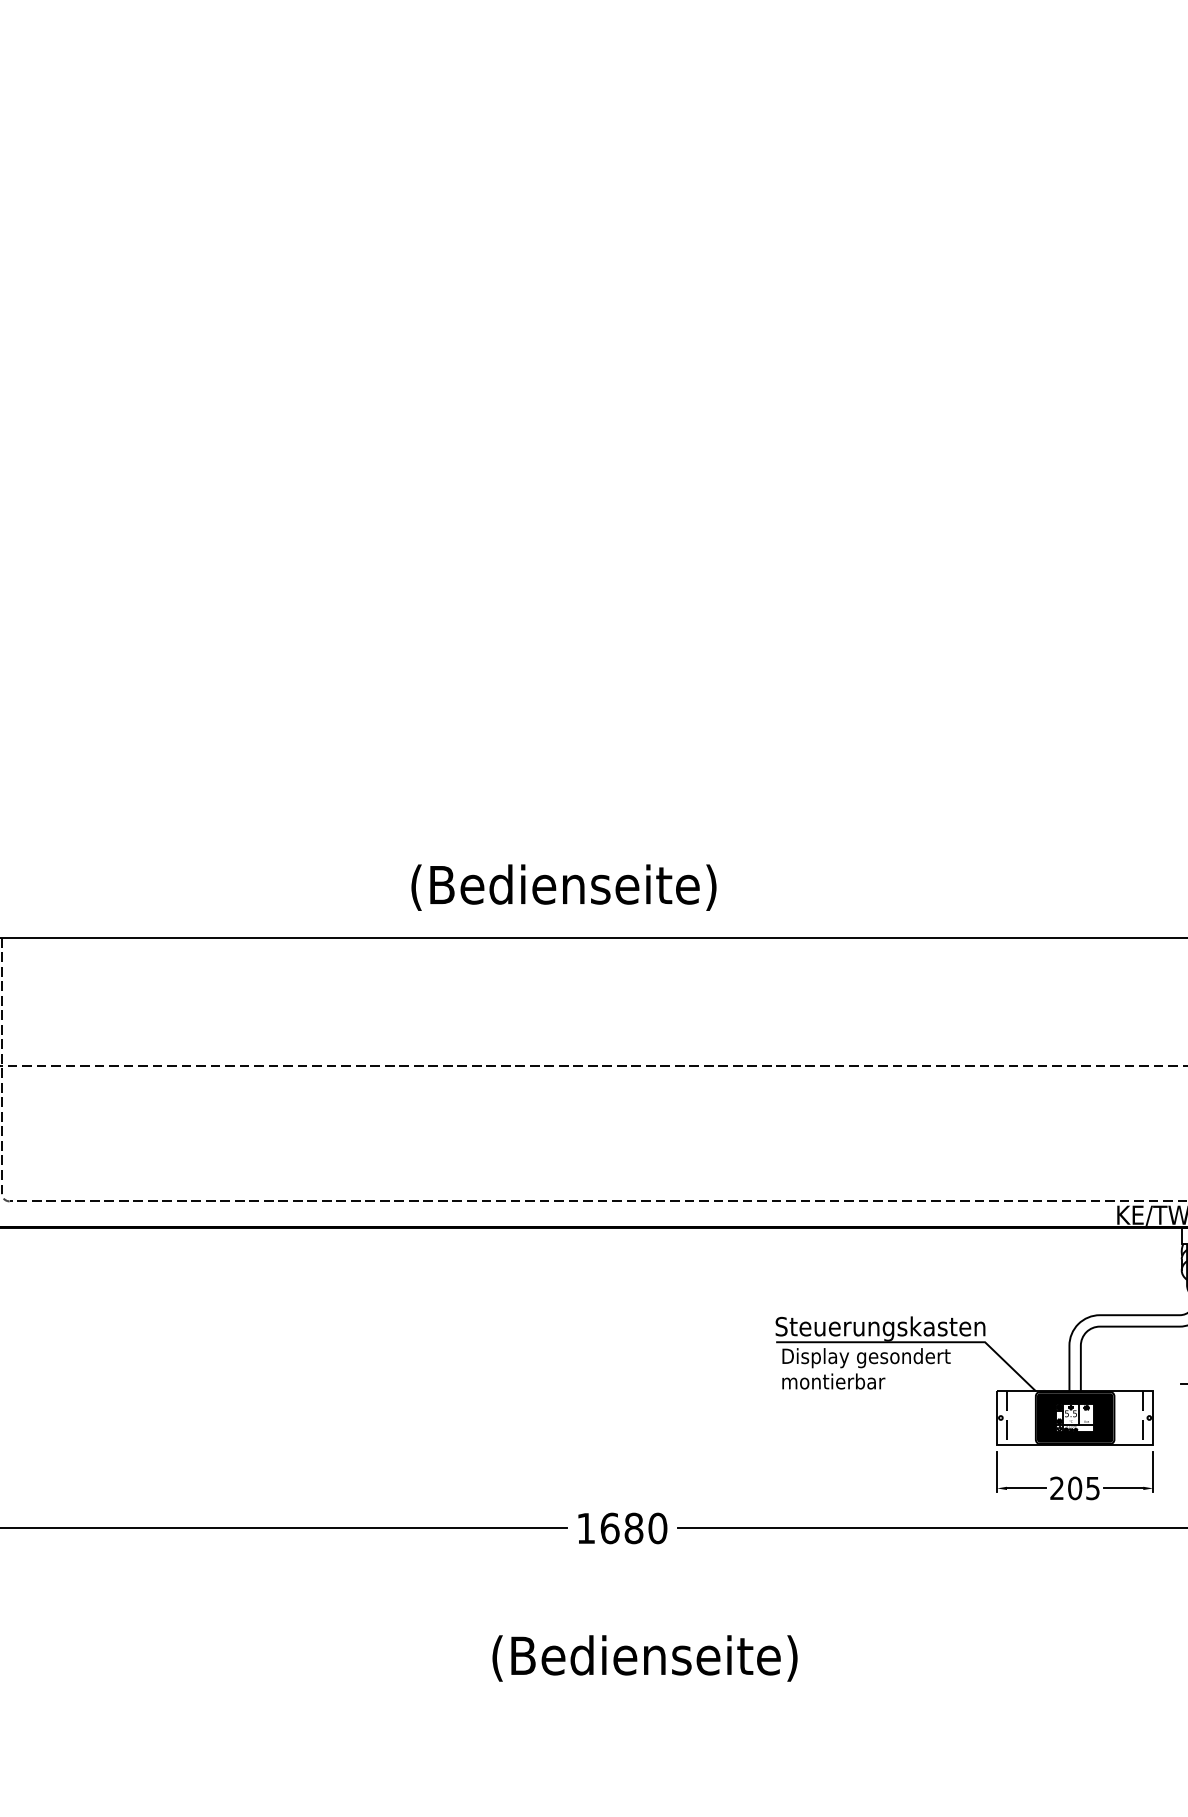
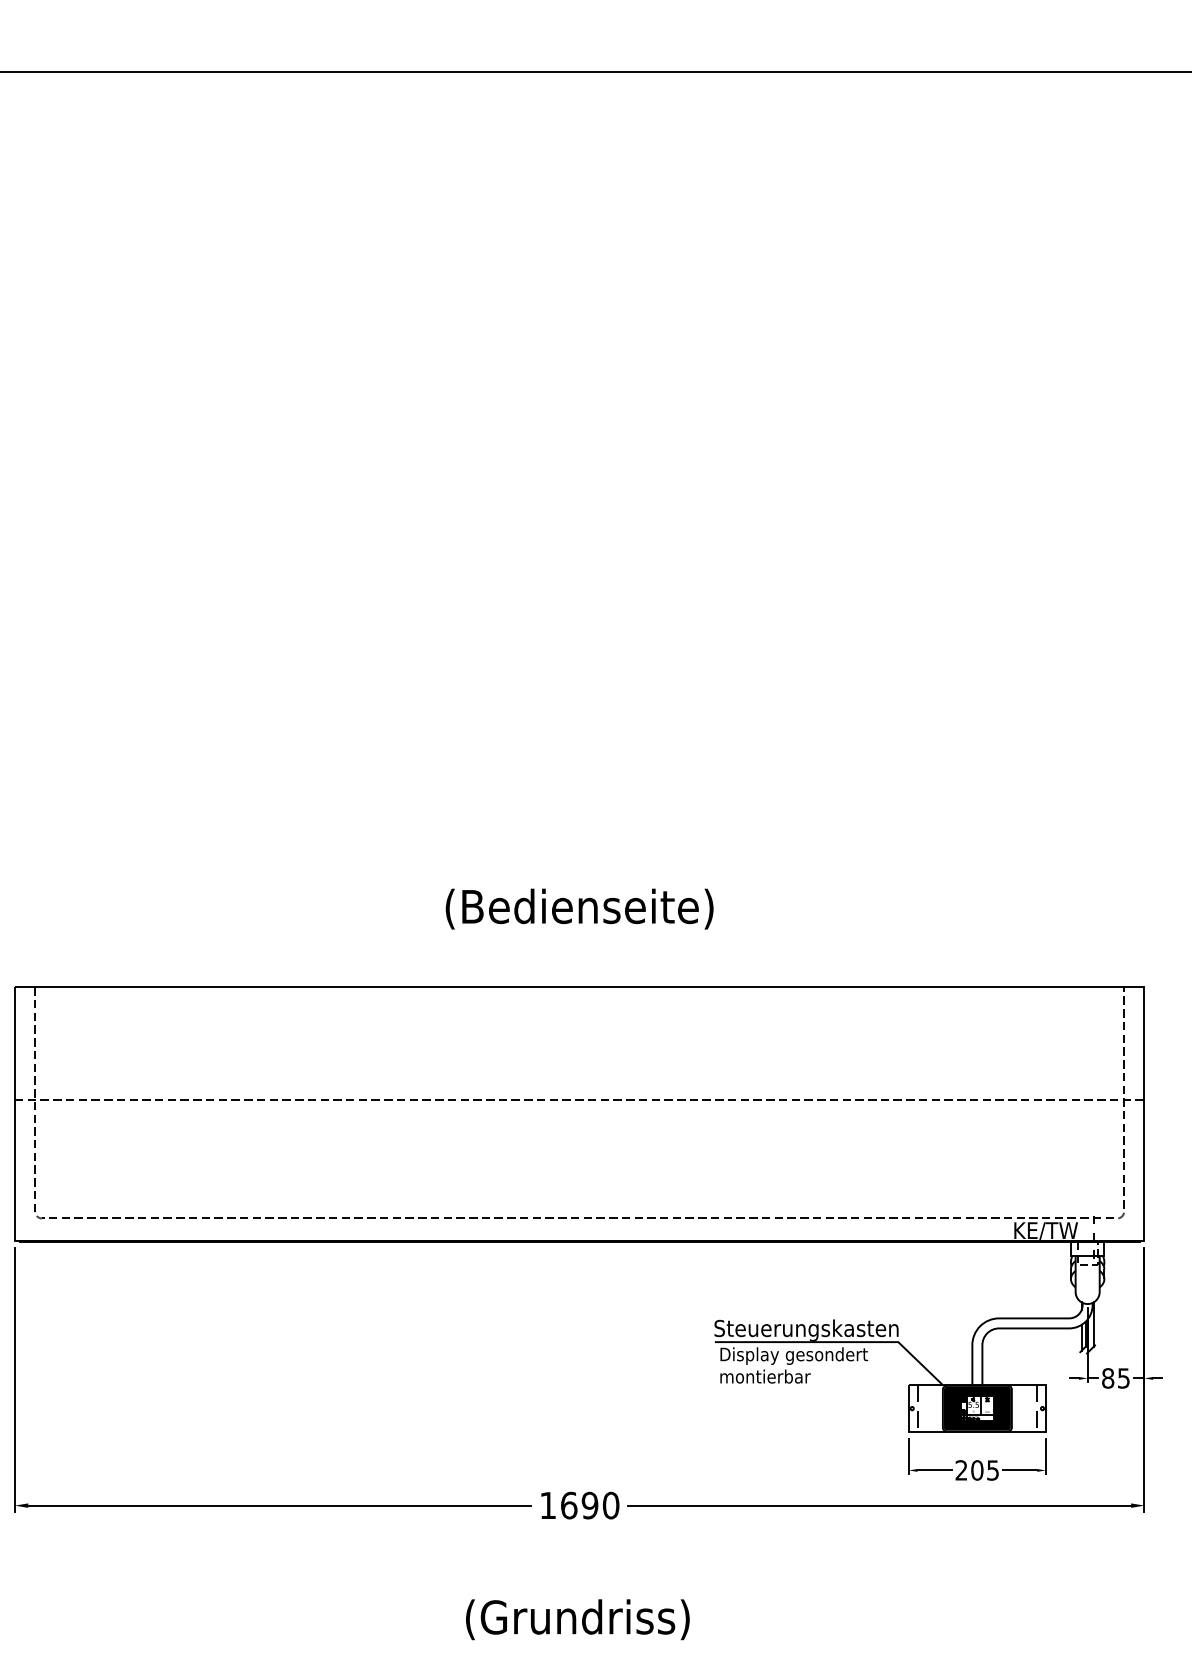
text: (563, 886) -> (579, 908), moved
text: (633, 1528) -> (589, 1505), 1680 -> 1690
text: (652, 1658) -> (606, 1619), (Bedienseite) -> (Grundriss)

